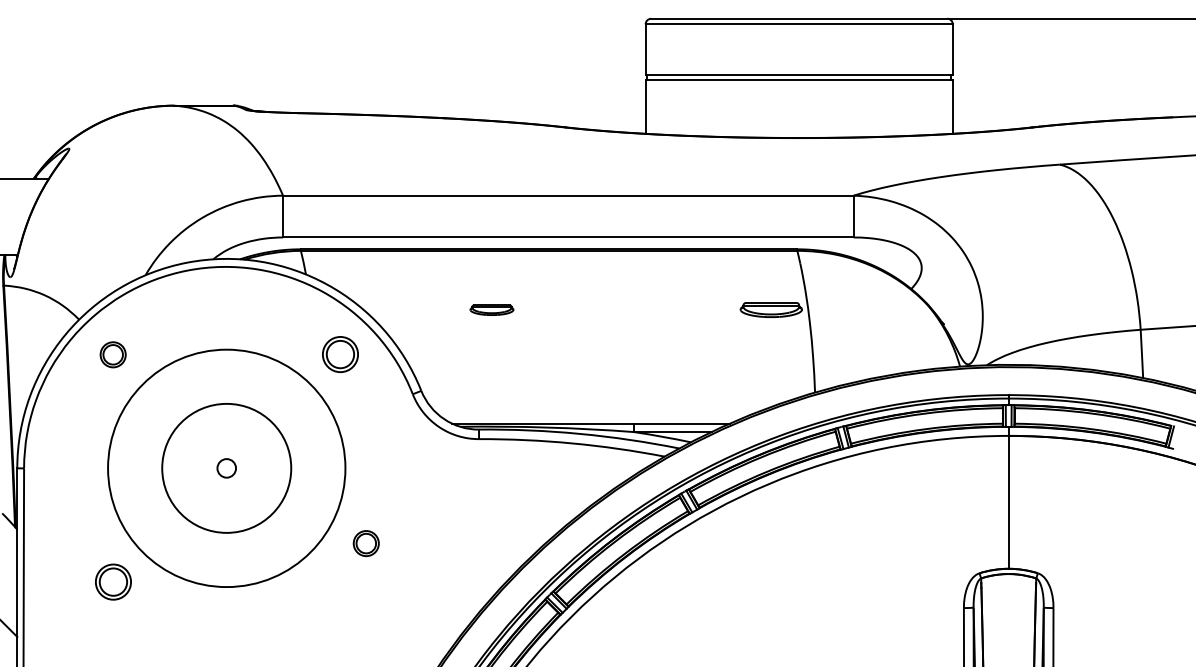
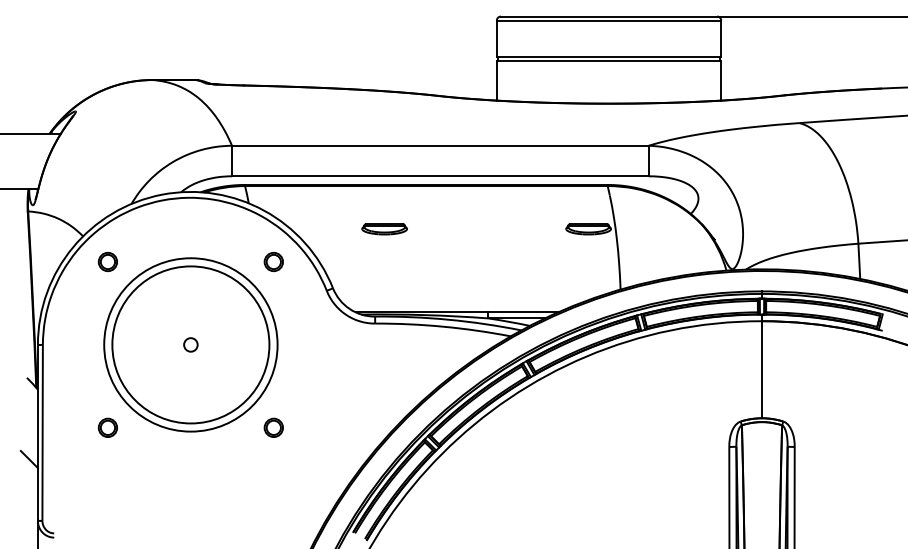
part: (491, 310) -> (384, 229), size x1.43
part: (339, 355) -> (273, 262), size x0.71
circle: (226, 467) -> (190, 344), size x1.67
part: (365, 543) -> (273, 427), moved
part: (112, 581) -> (107, 427), size x0.71

